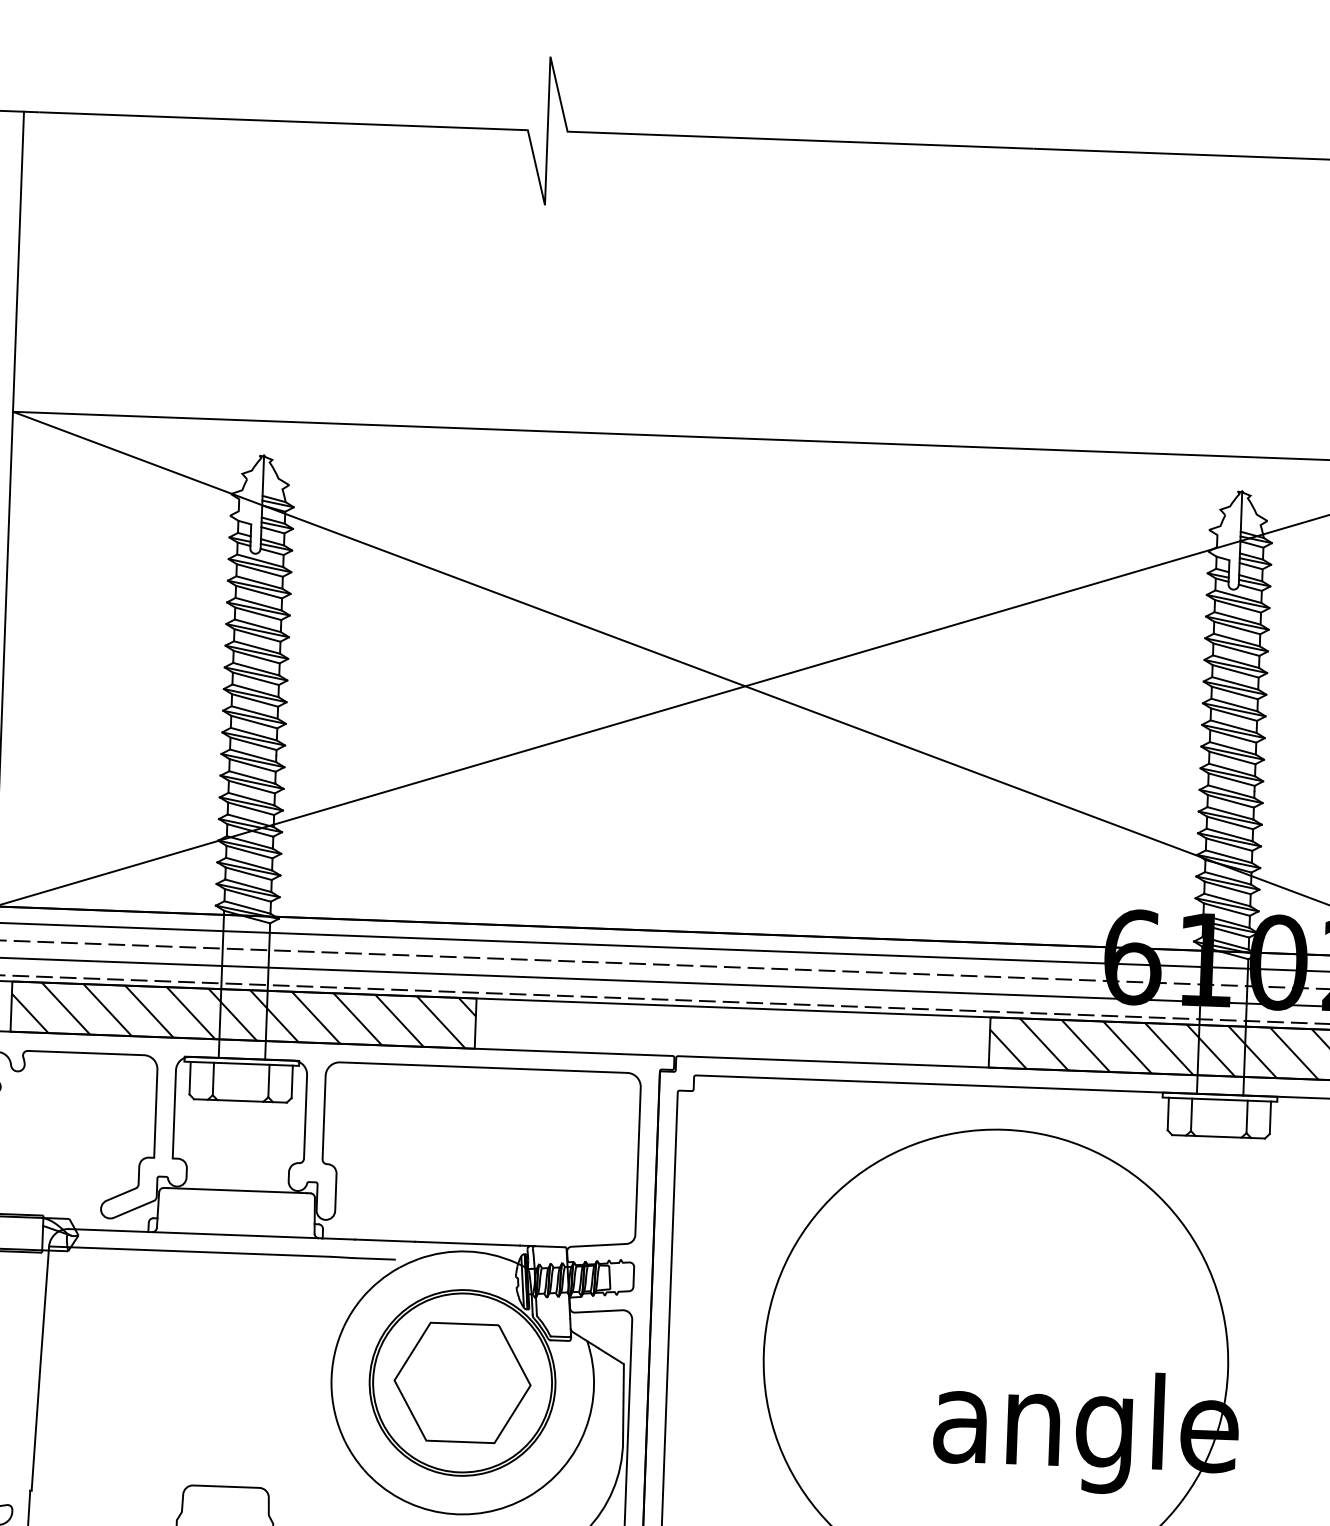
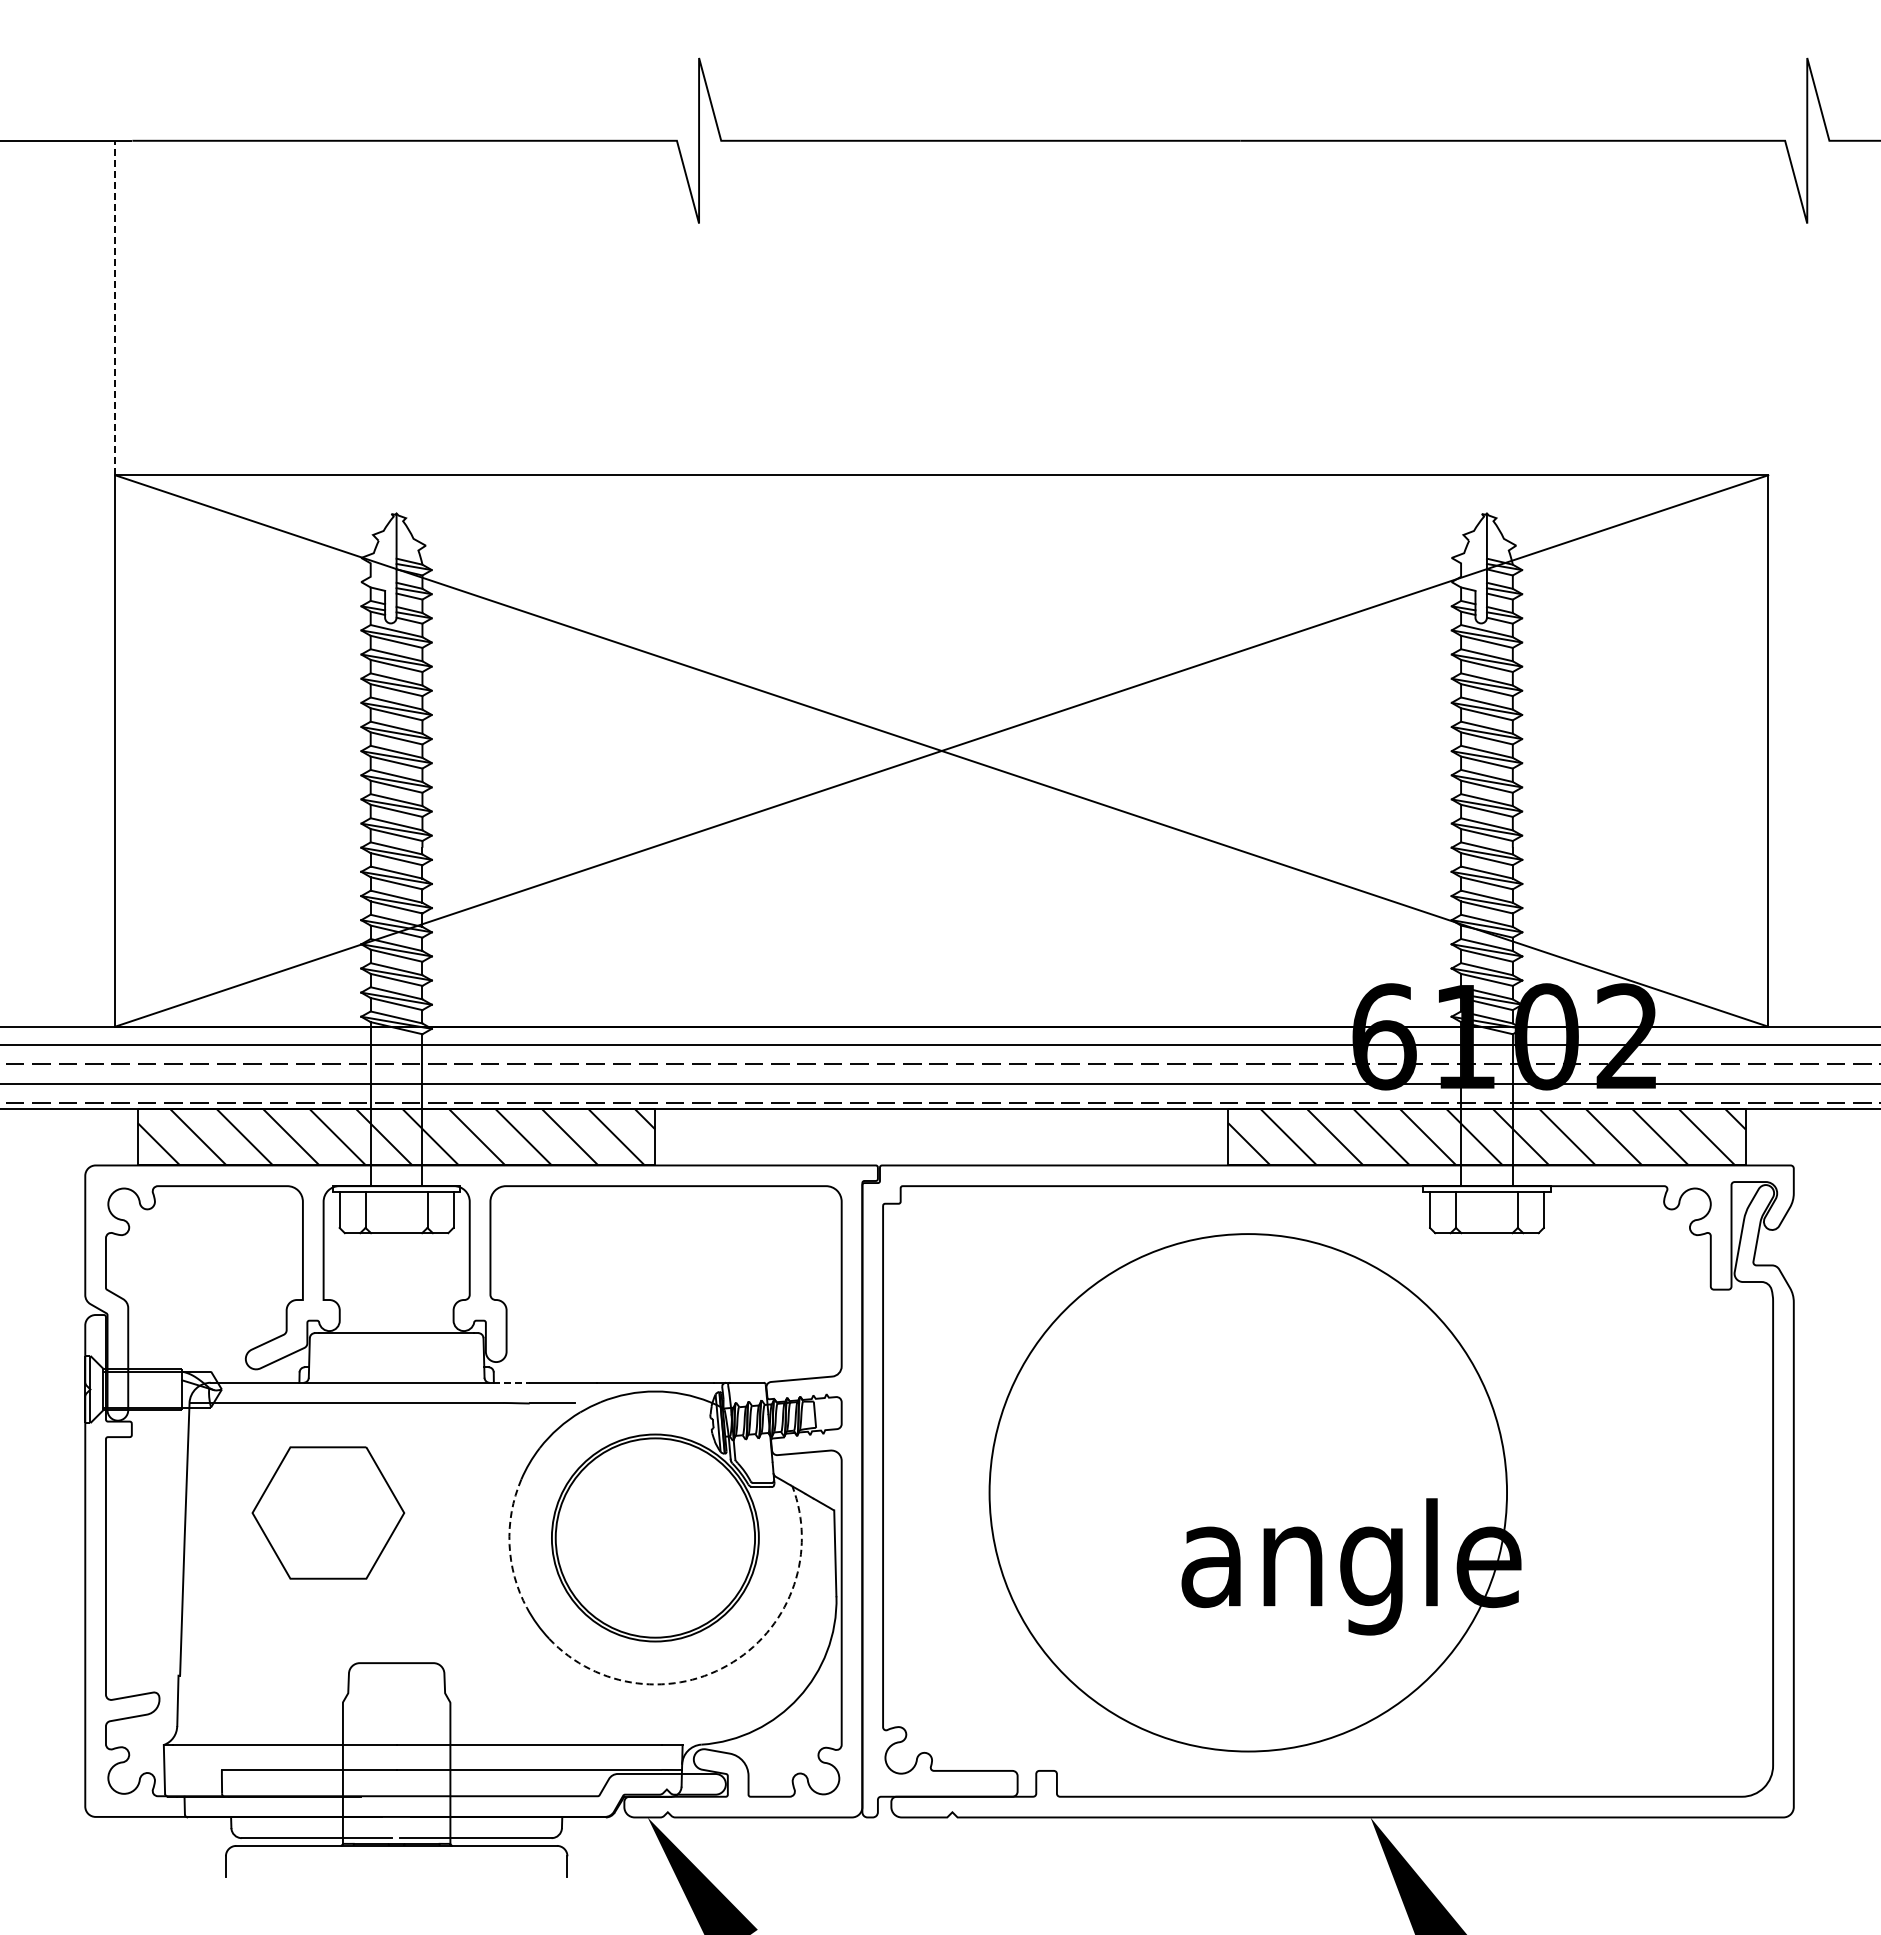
line: (18, 261) -> (115, 307), solid -> dashed
line: (338, 1238) -> (511, 1382), solid -> dashed
part: (462, 1382) -> (328, 1512), moved
arc: (331, 1383) -> (509, 1544), solid -> dashed
arc: (528, 1497) -> (733, 1662), solid -> dashed

